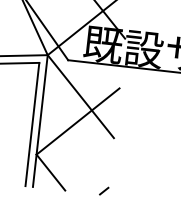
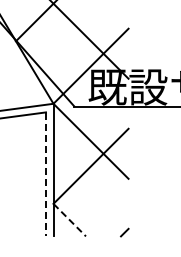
line: (32, 124) -> (46, 174), solid -> dashed
line: (50, 172) -> (69, 220), solid -> dashed

